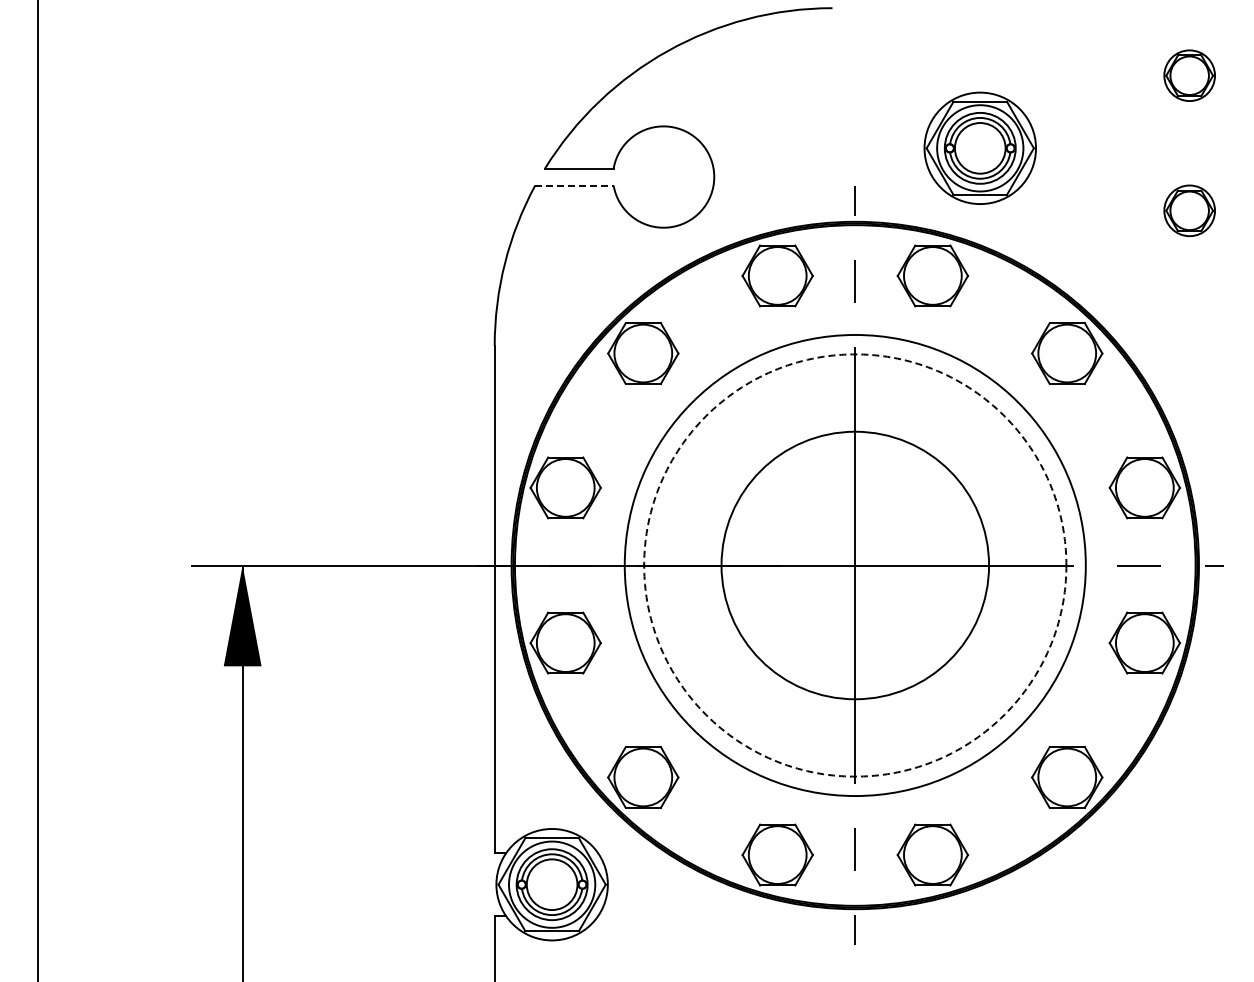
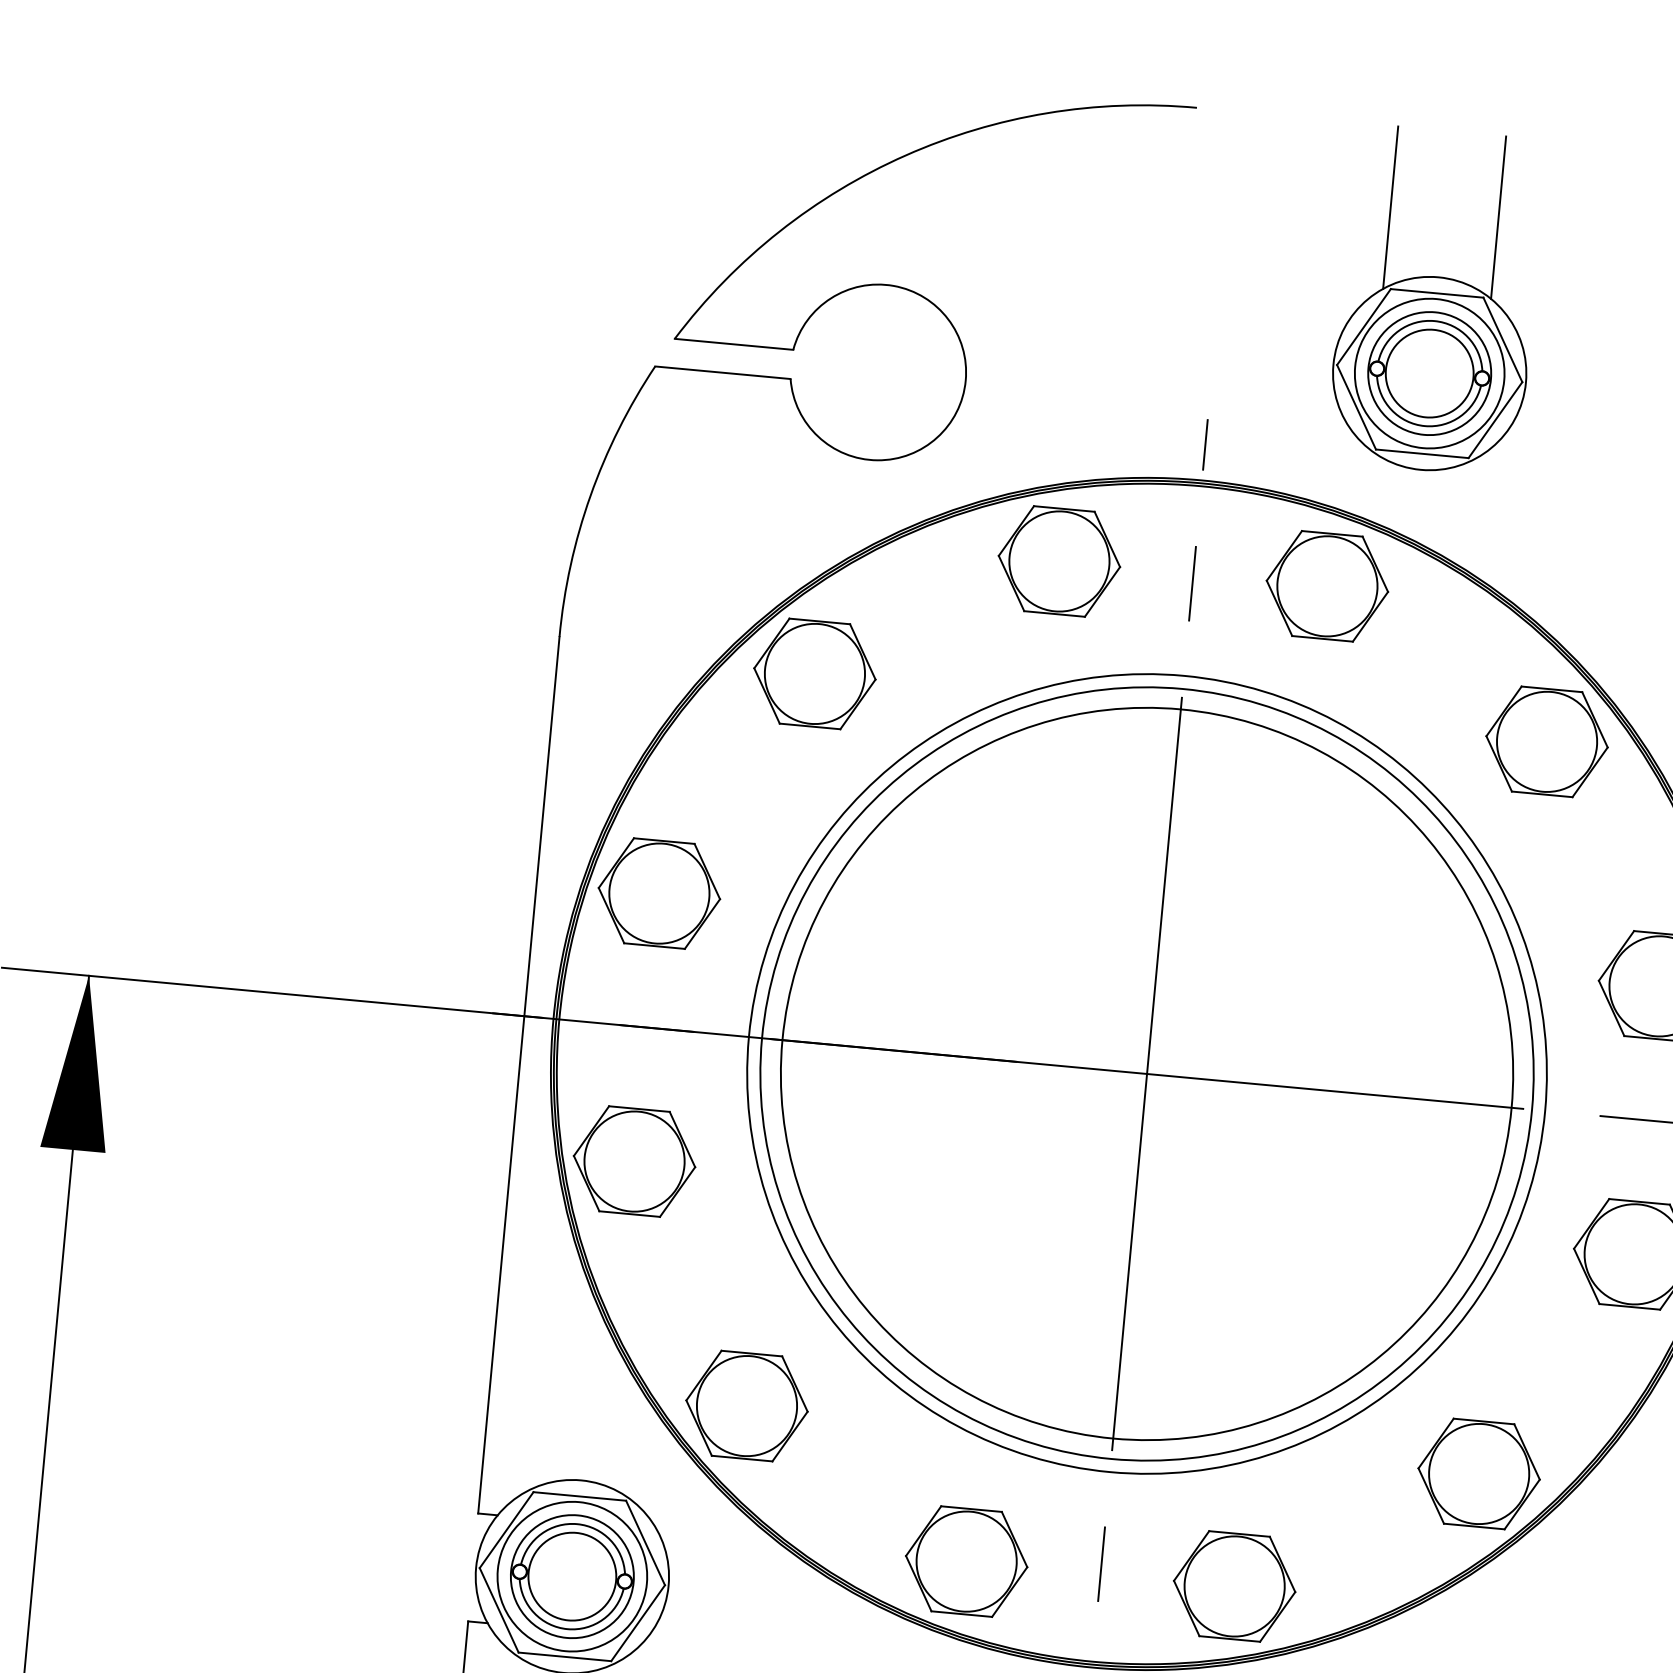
line: (949, 55) -> (1391, 208), added
line: (1011, 55) -> (1498, 218), added
line: (574, 185) -> (723, 372), dashed -> solid
circle: (855, 565) -> (1147, 1073), dashed -> solid
circle: (855, 565) -> (1147, 1073), size x1.67

